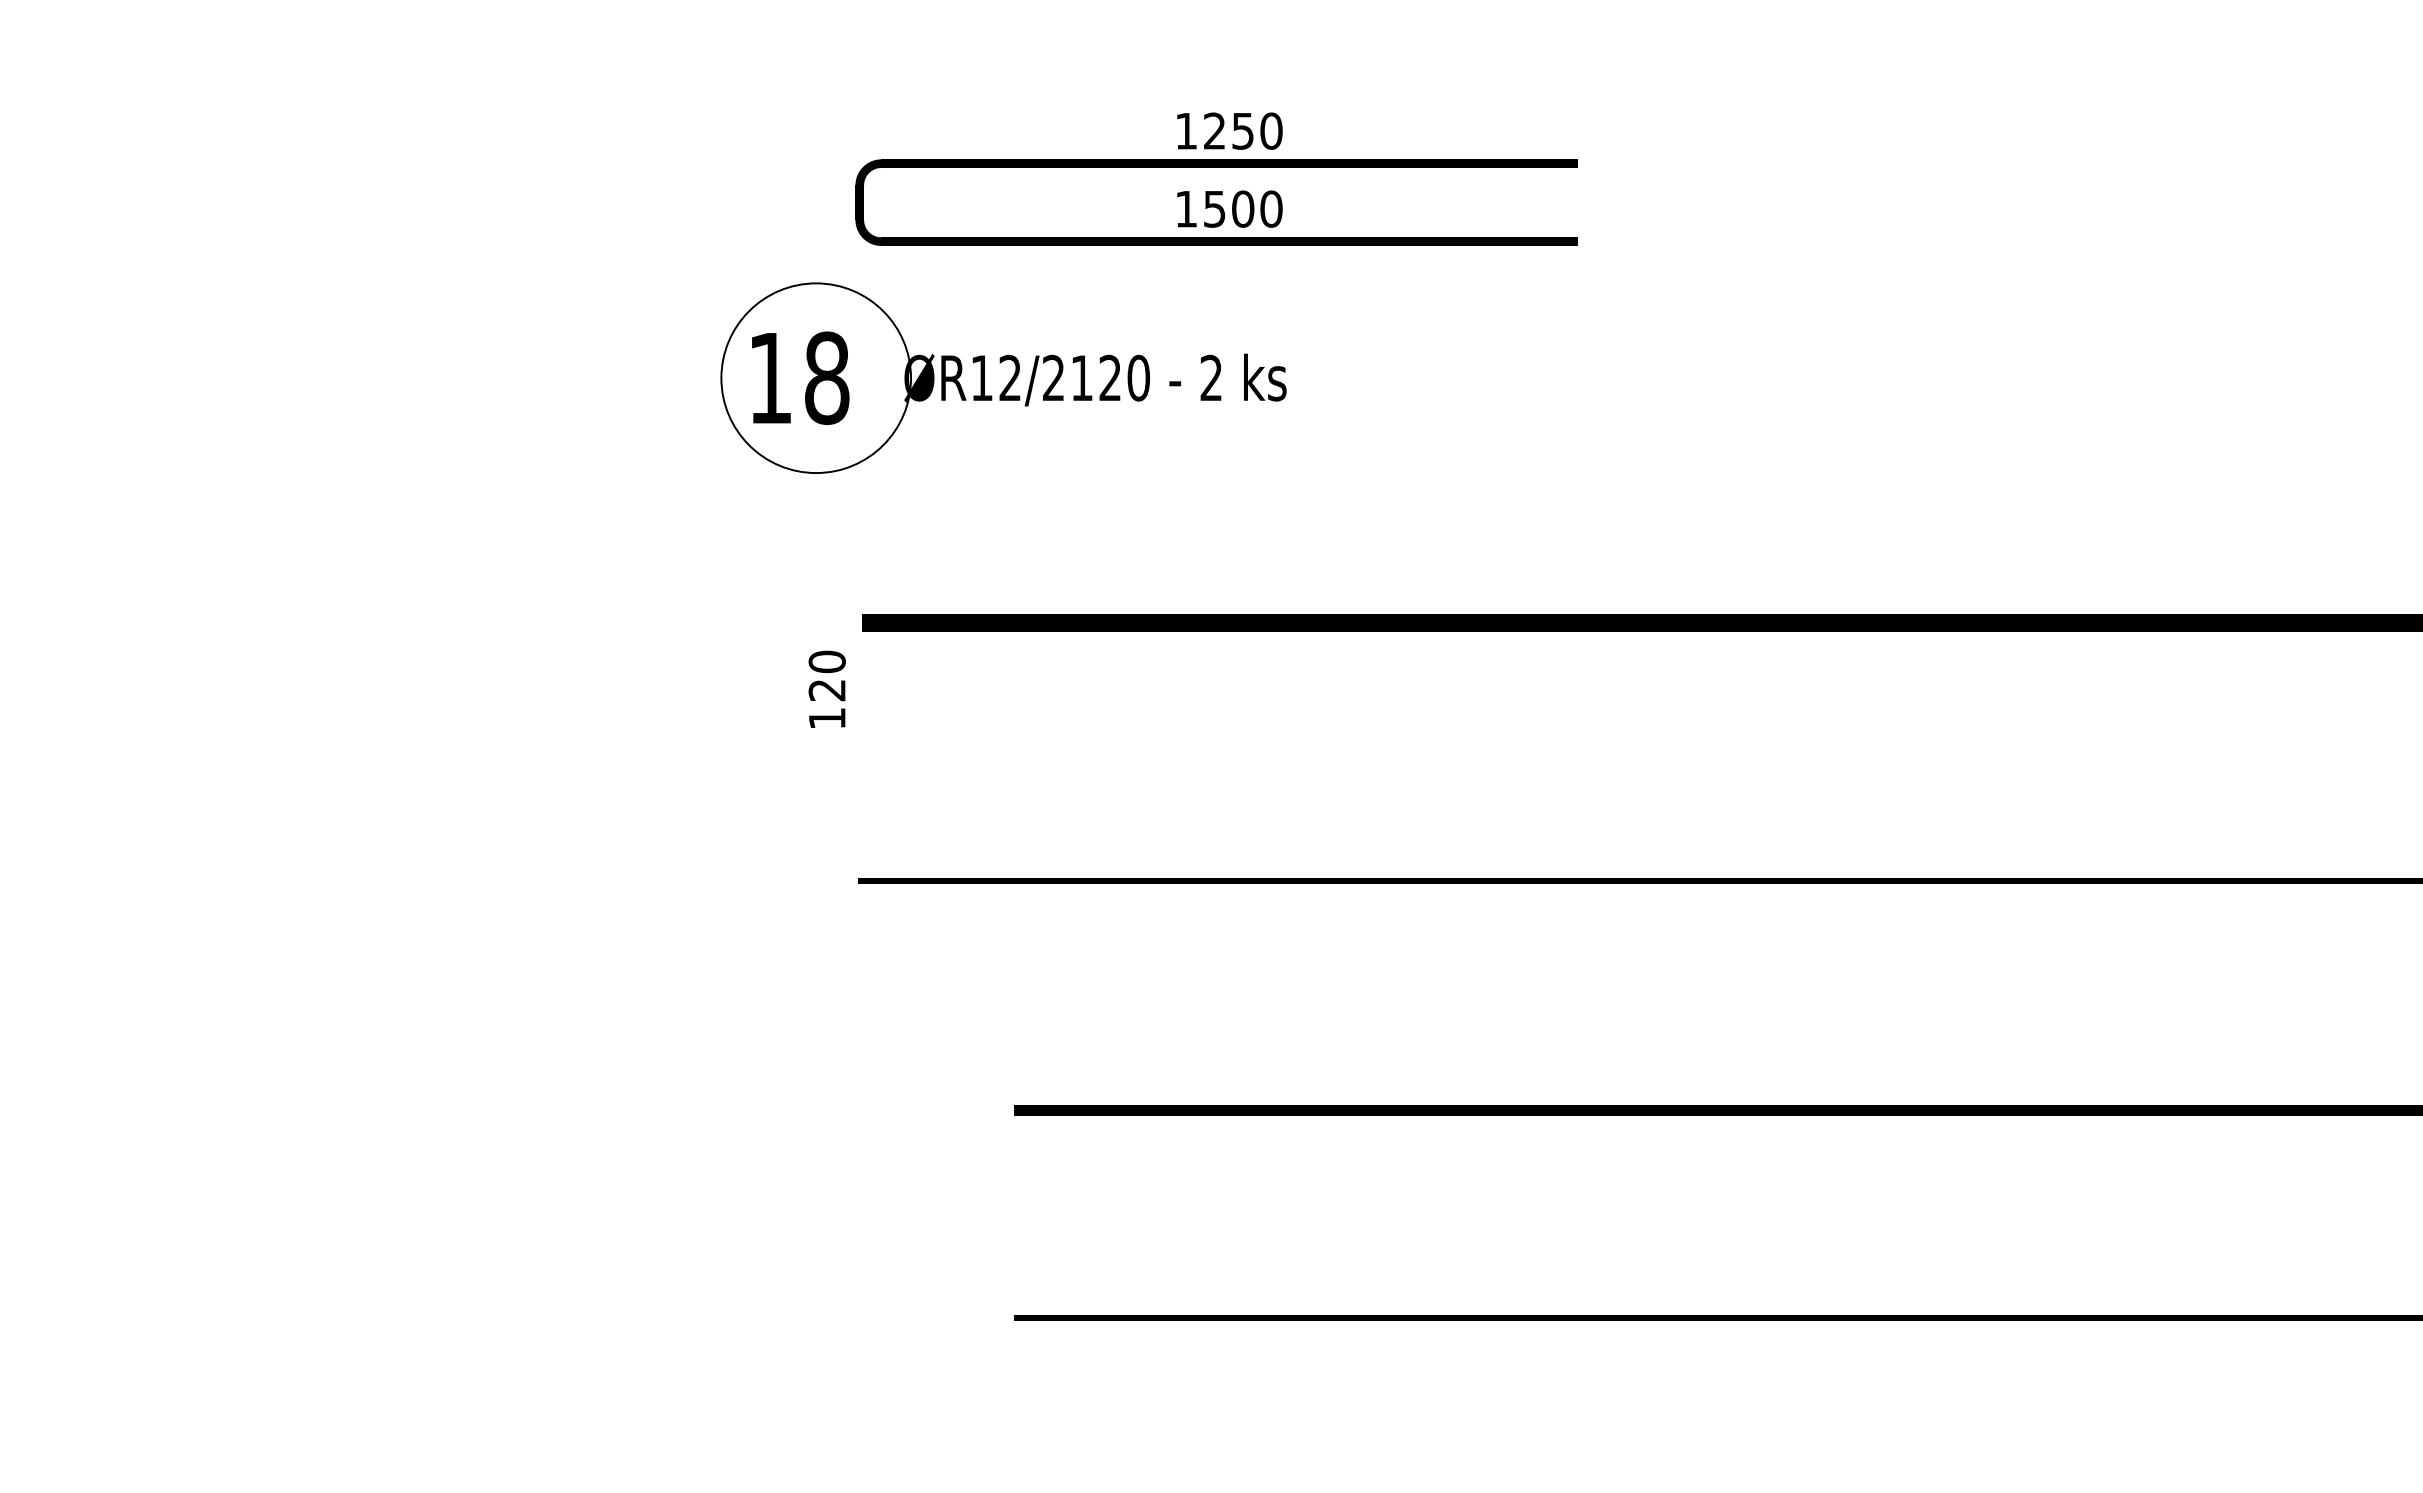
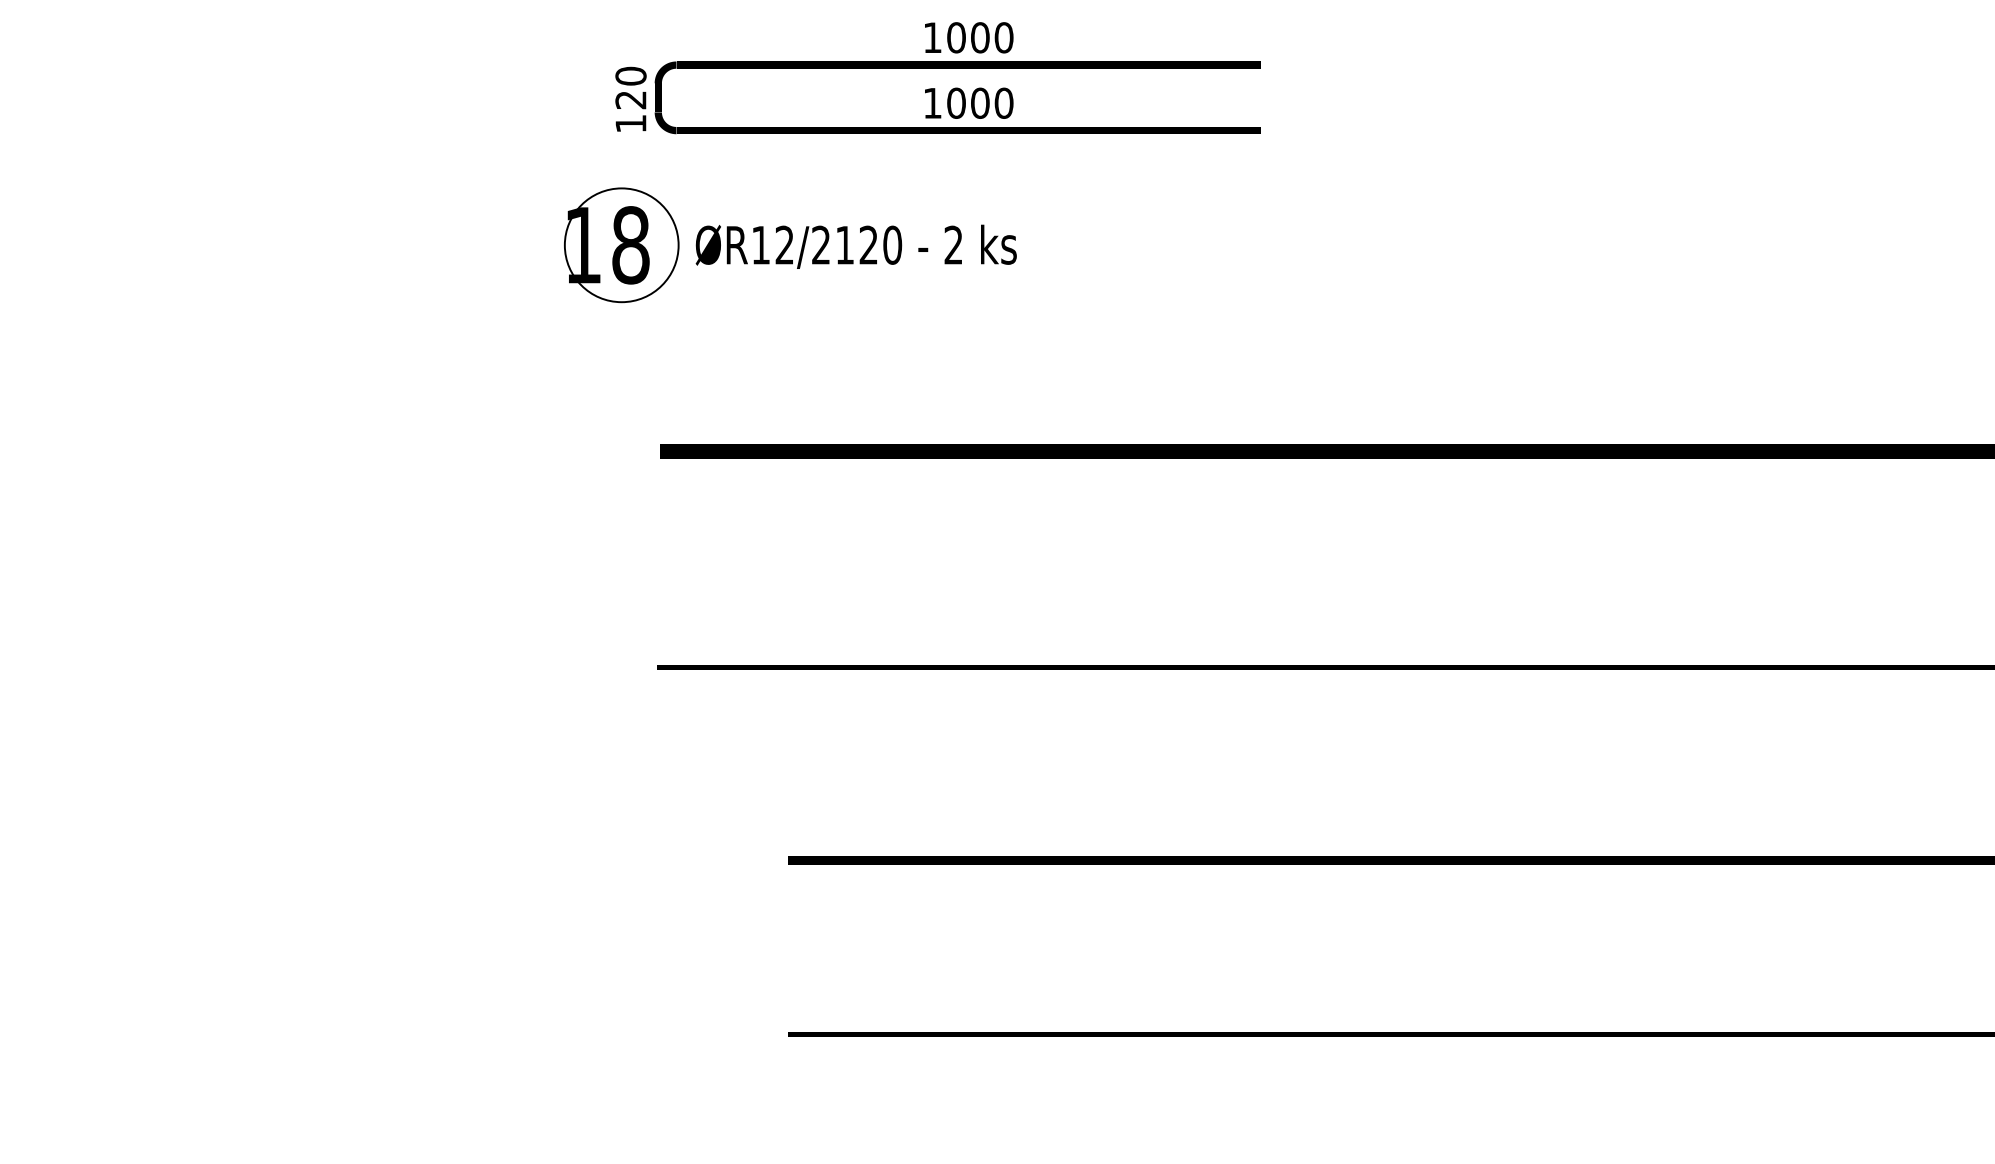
text: (1228, 130) -> (968, 37), 1250 -> 1000
text: (1214, 208) -> (956, 102), 1500 -> 1000
circle: (815, 377) -> (621, 244), size x0.71
text: (826, 688) -> (630, 98), moved

